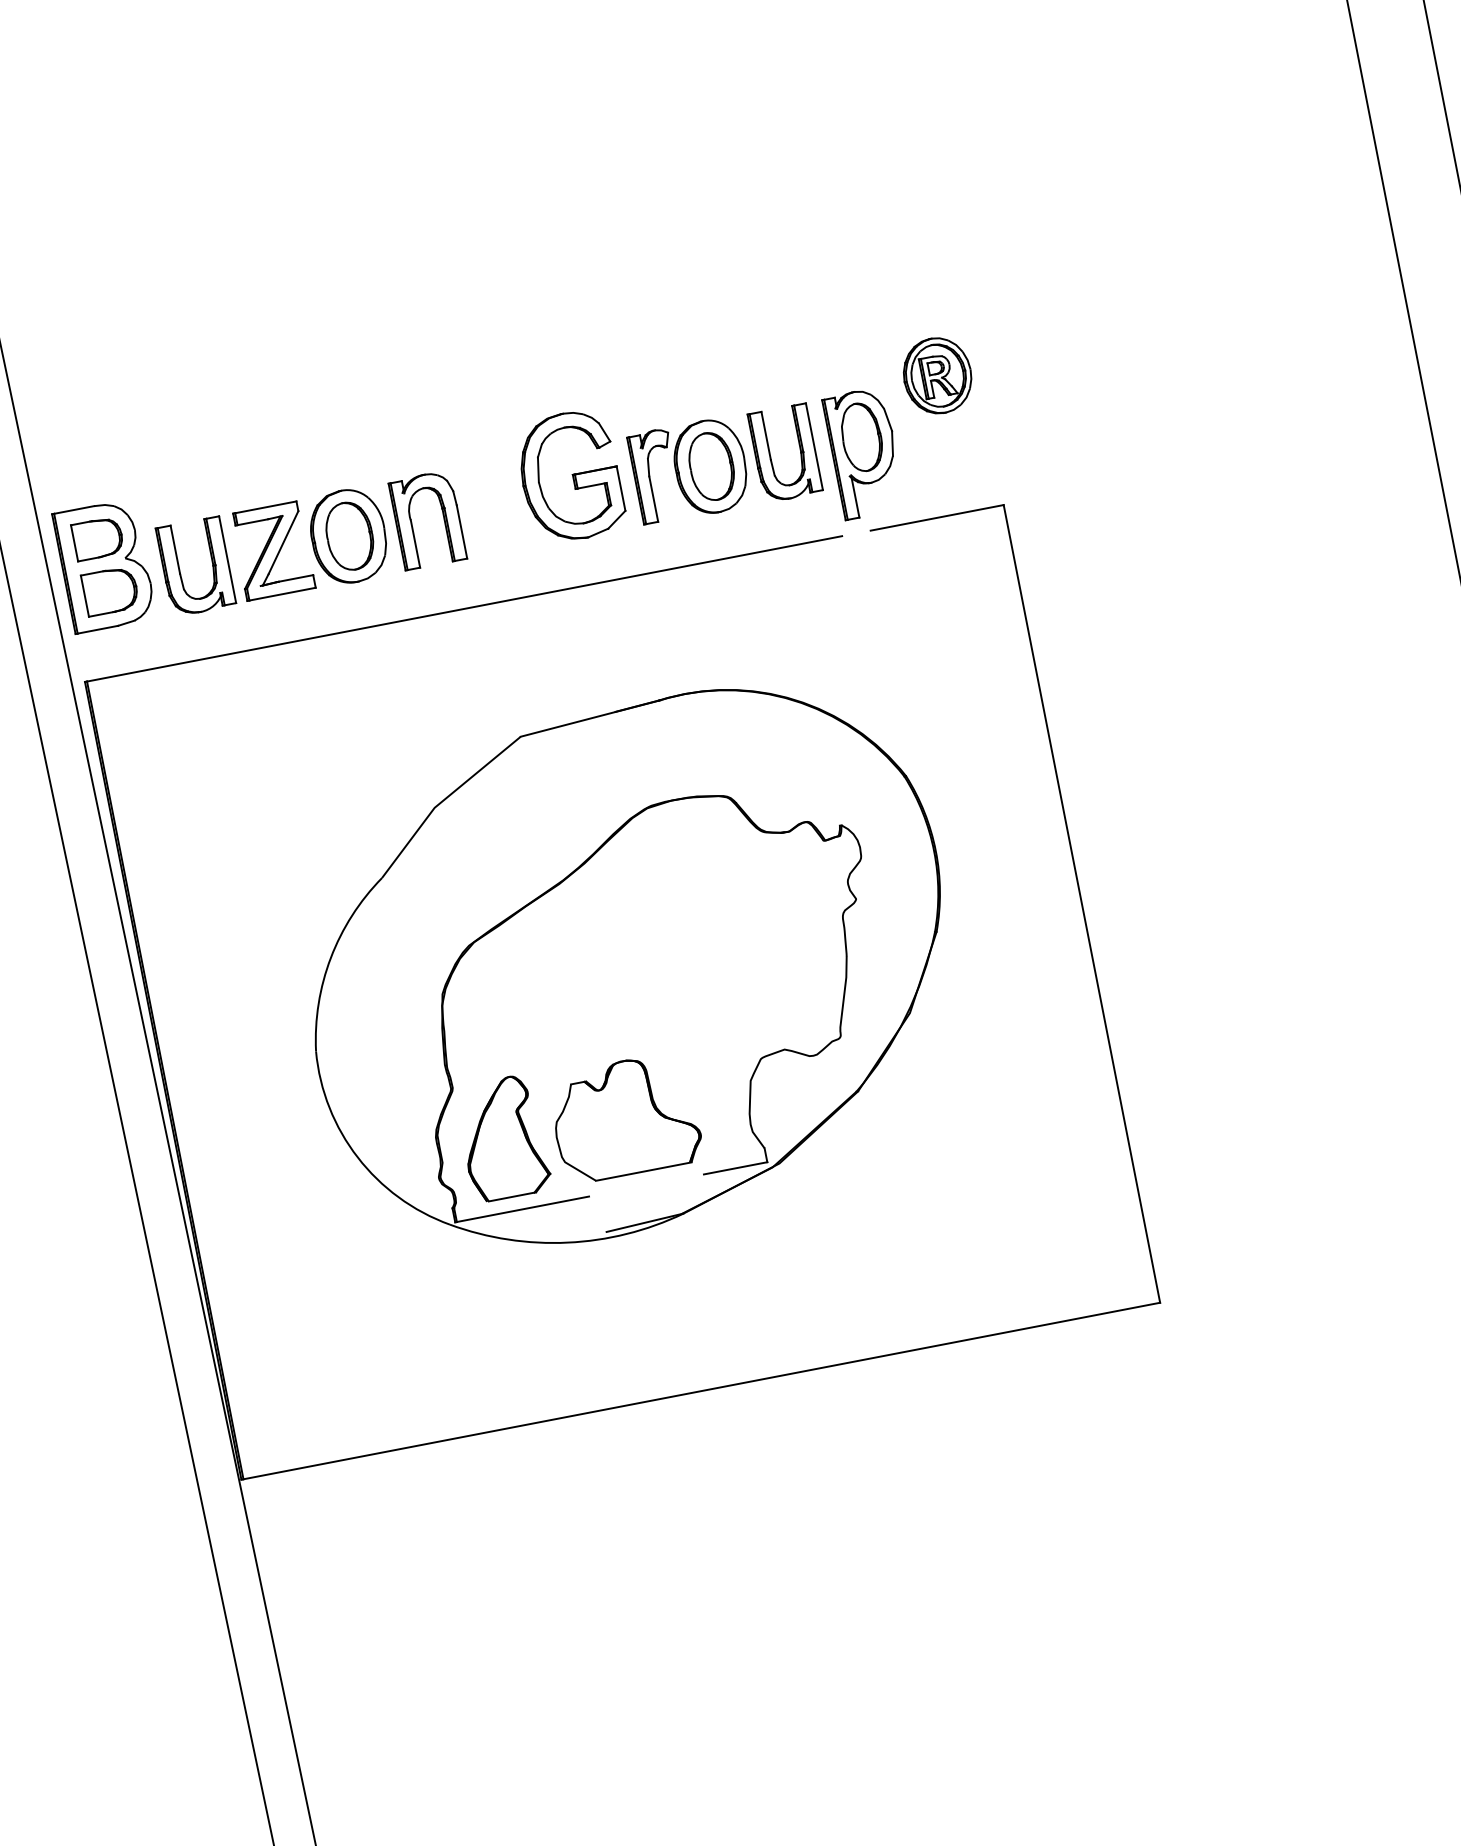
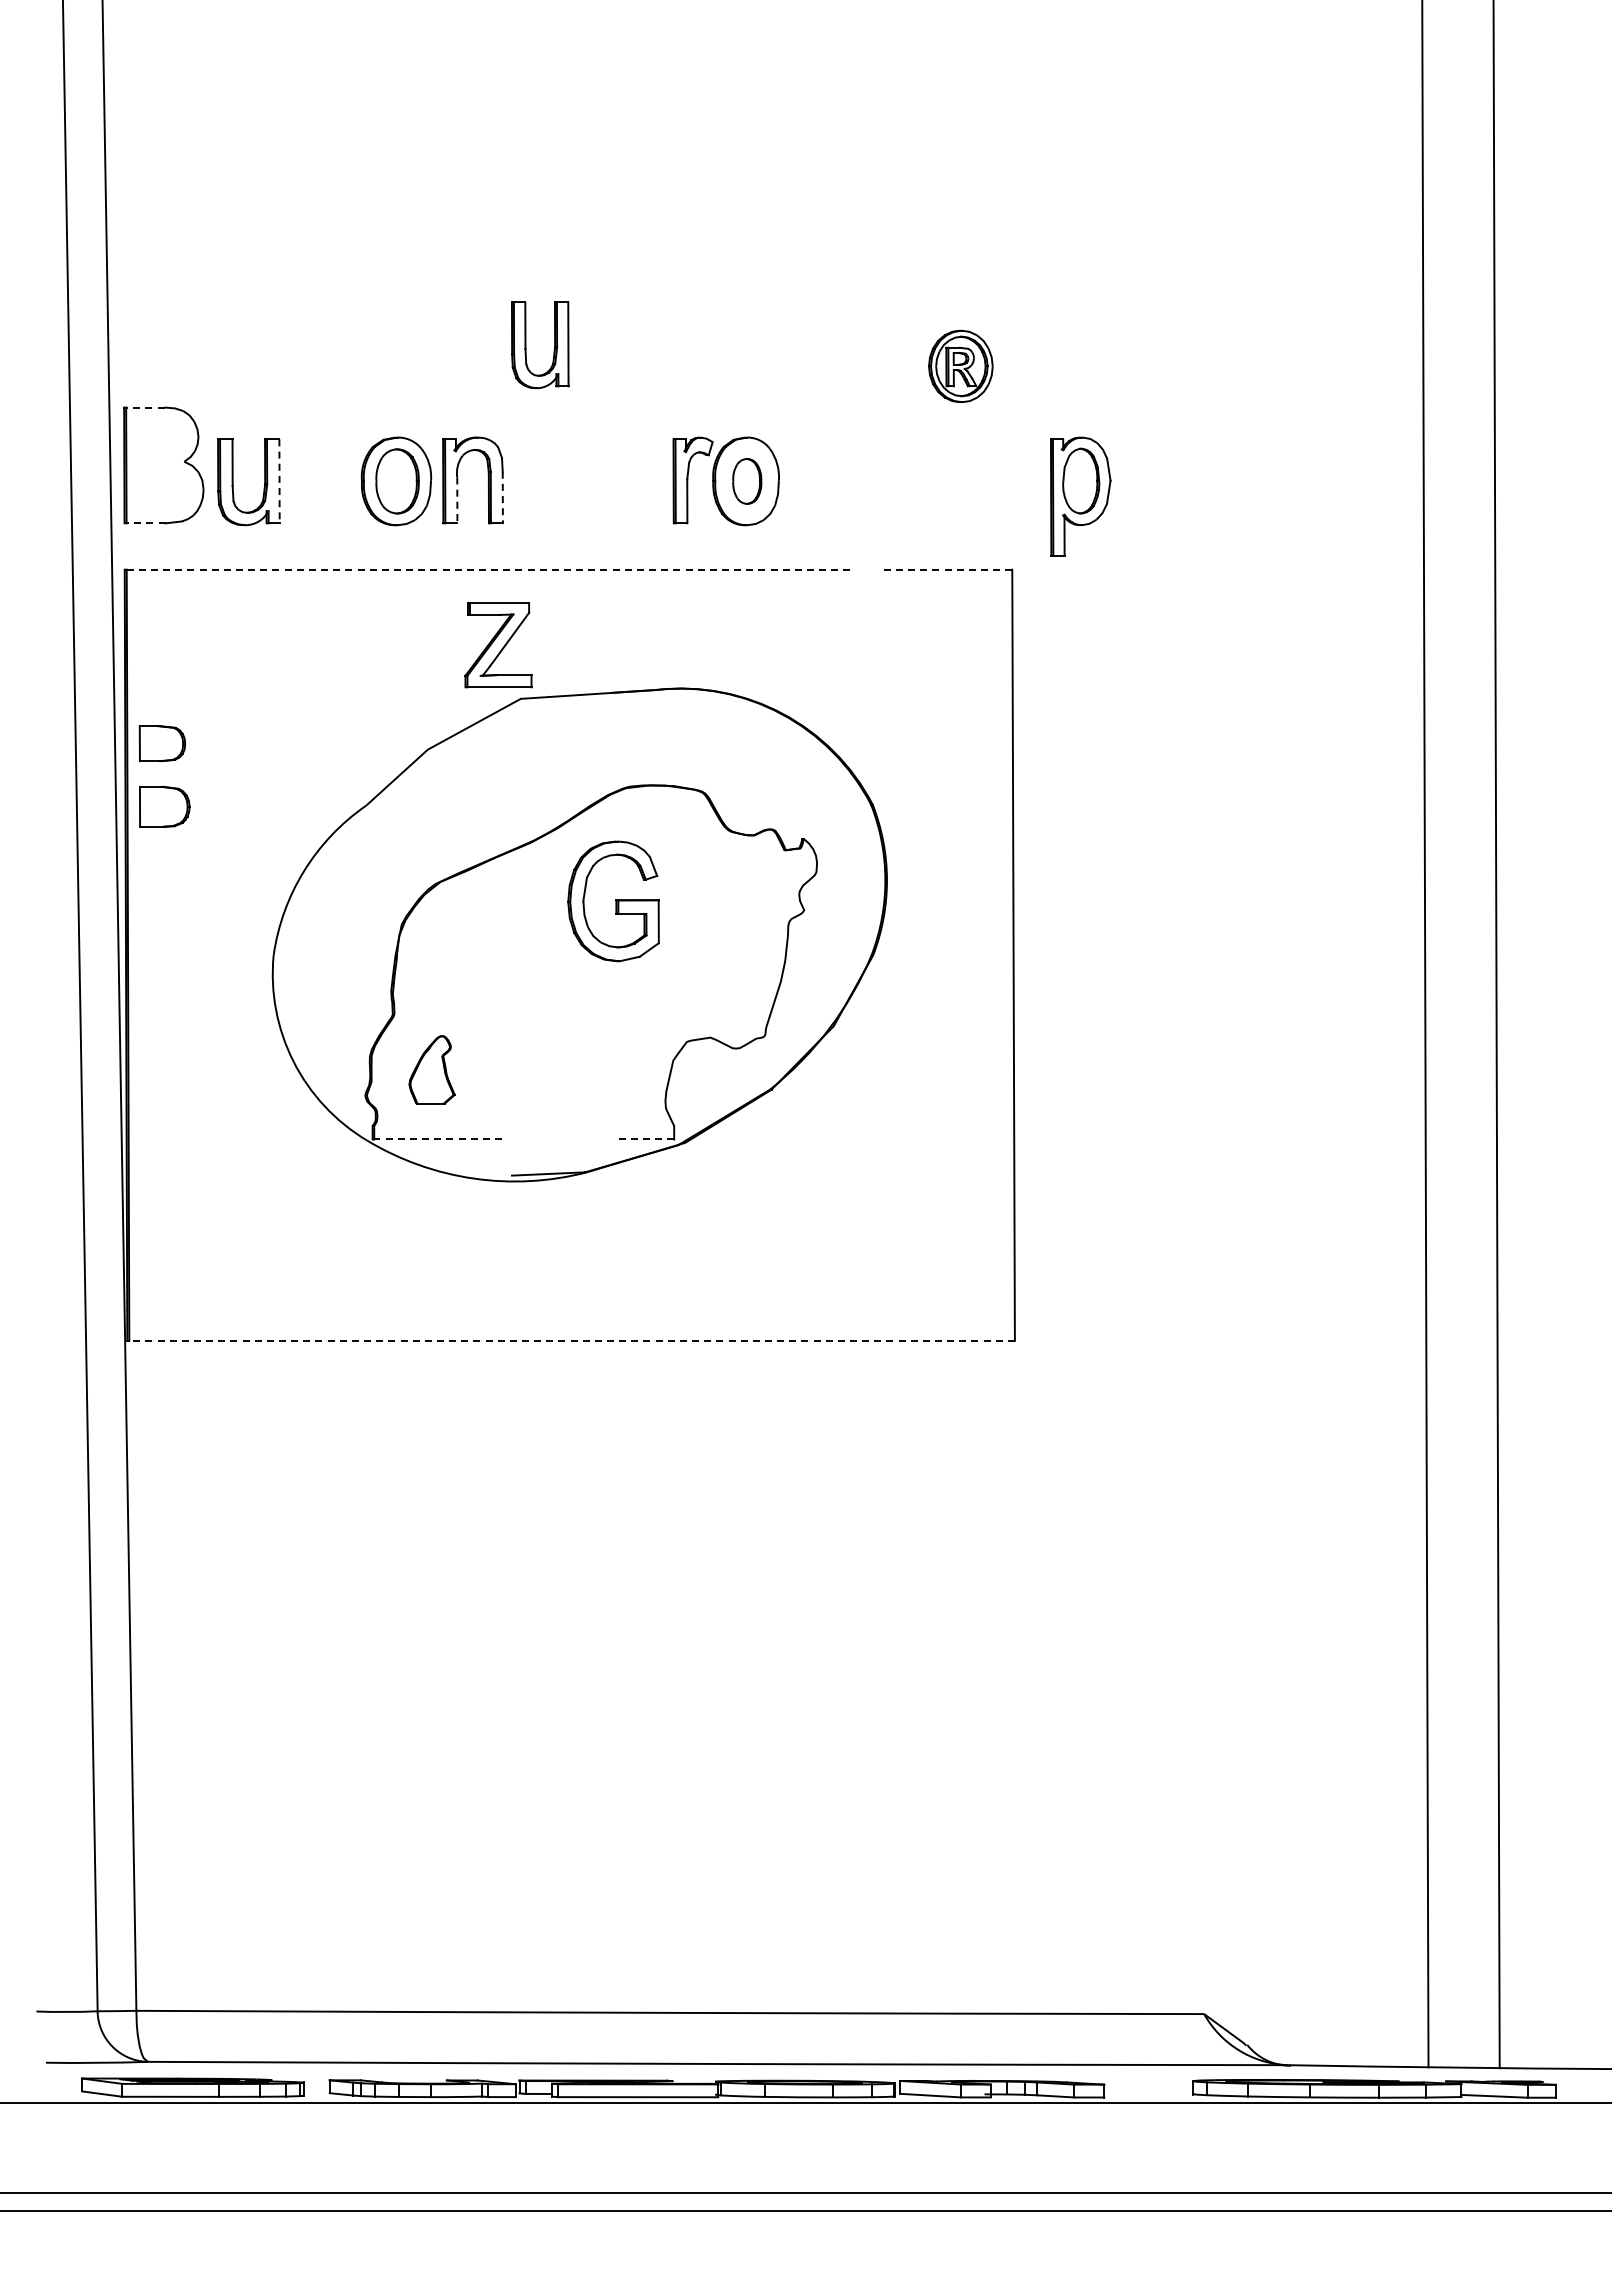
part: (937, 374) -> (960, 365), moved
part: (864, 453) -> (1080, 496), moved
part: (800, 456) -> (553, 350), moved
part: (712, 466) -> (747, 481), size x0.7
part: (570, 476) -> (613, 901), moved
line: (73, 510) -> (144, 407), solid -> dashed
line: (937, 517) -> (948, 569), solid -> dashed
line: (461, 531) -> (502, 497), solid -> dashed
part: (97, 538) -> (162, 743), moved
line: (415, 544) -> (457, 500), solid -> dashed
part: (273, 551) -> (498, 645), moved
line: (227, 559) -> (279, 481), solid -> dashed
part: (110, 591) -> (164, 806), moved
line: (464, 608) -> (491, 569), solid -> dashed
line: (98, 629) -> (146, 523), solid -> dashed
part: (624, 1117) -> (549, 1072), removed
part: (502, 1138) -> (431, 1069), size x0.6
line: (735, 1168) -> (643, 1139), solid -> dashed
line: (523, 1209) -> (438, 1139), solid -> dashed
line: (702, 1390) -> (572, 1340), solid -> dashed

